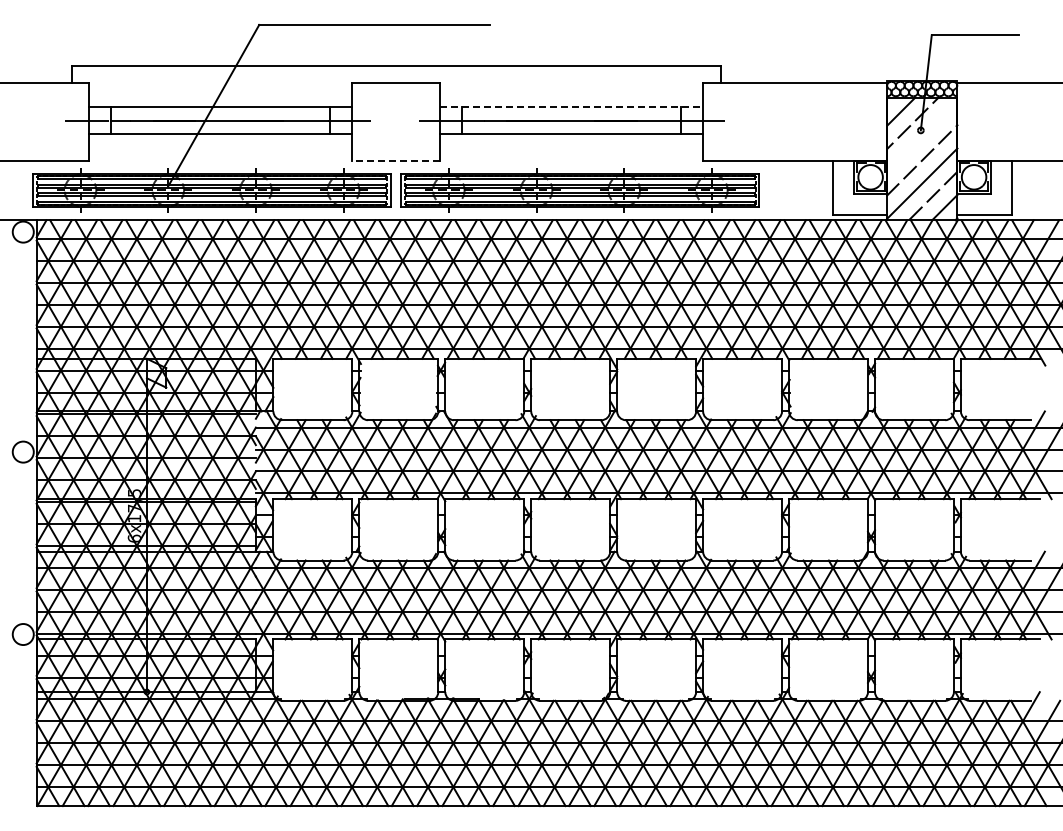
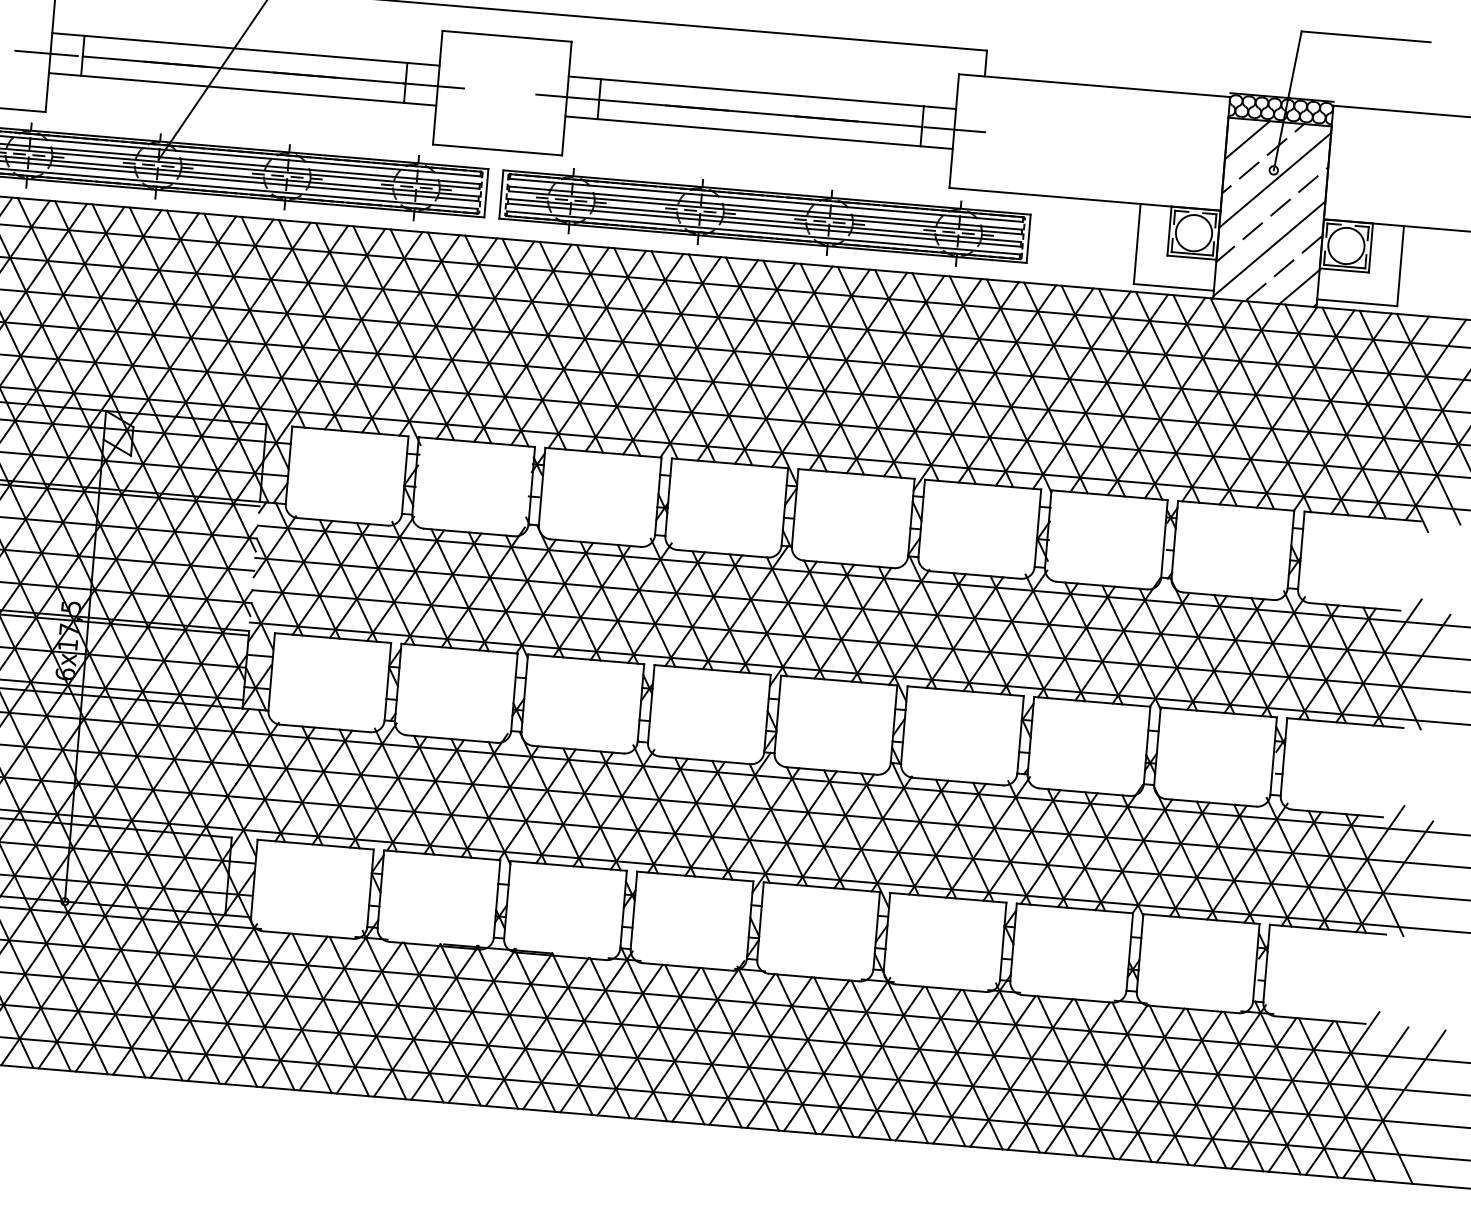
line: (571, 107) -> (762, 93), dashed -> solid
line: (922, 137) -> (1275, 180), added
line: (396, 160) -> (498, 149), dashed -> solid

